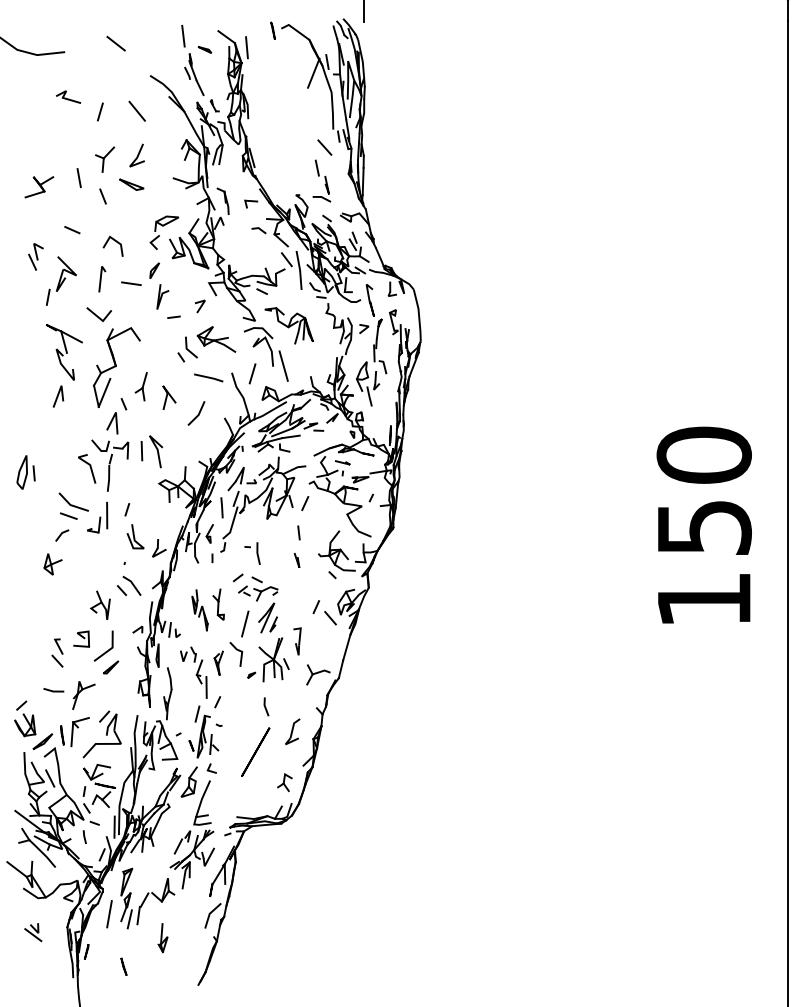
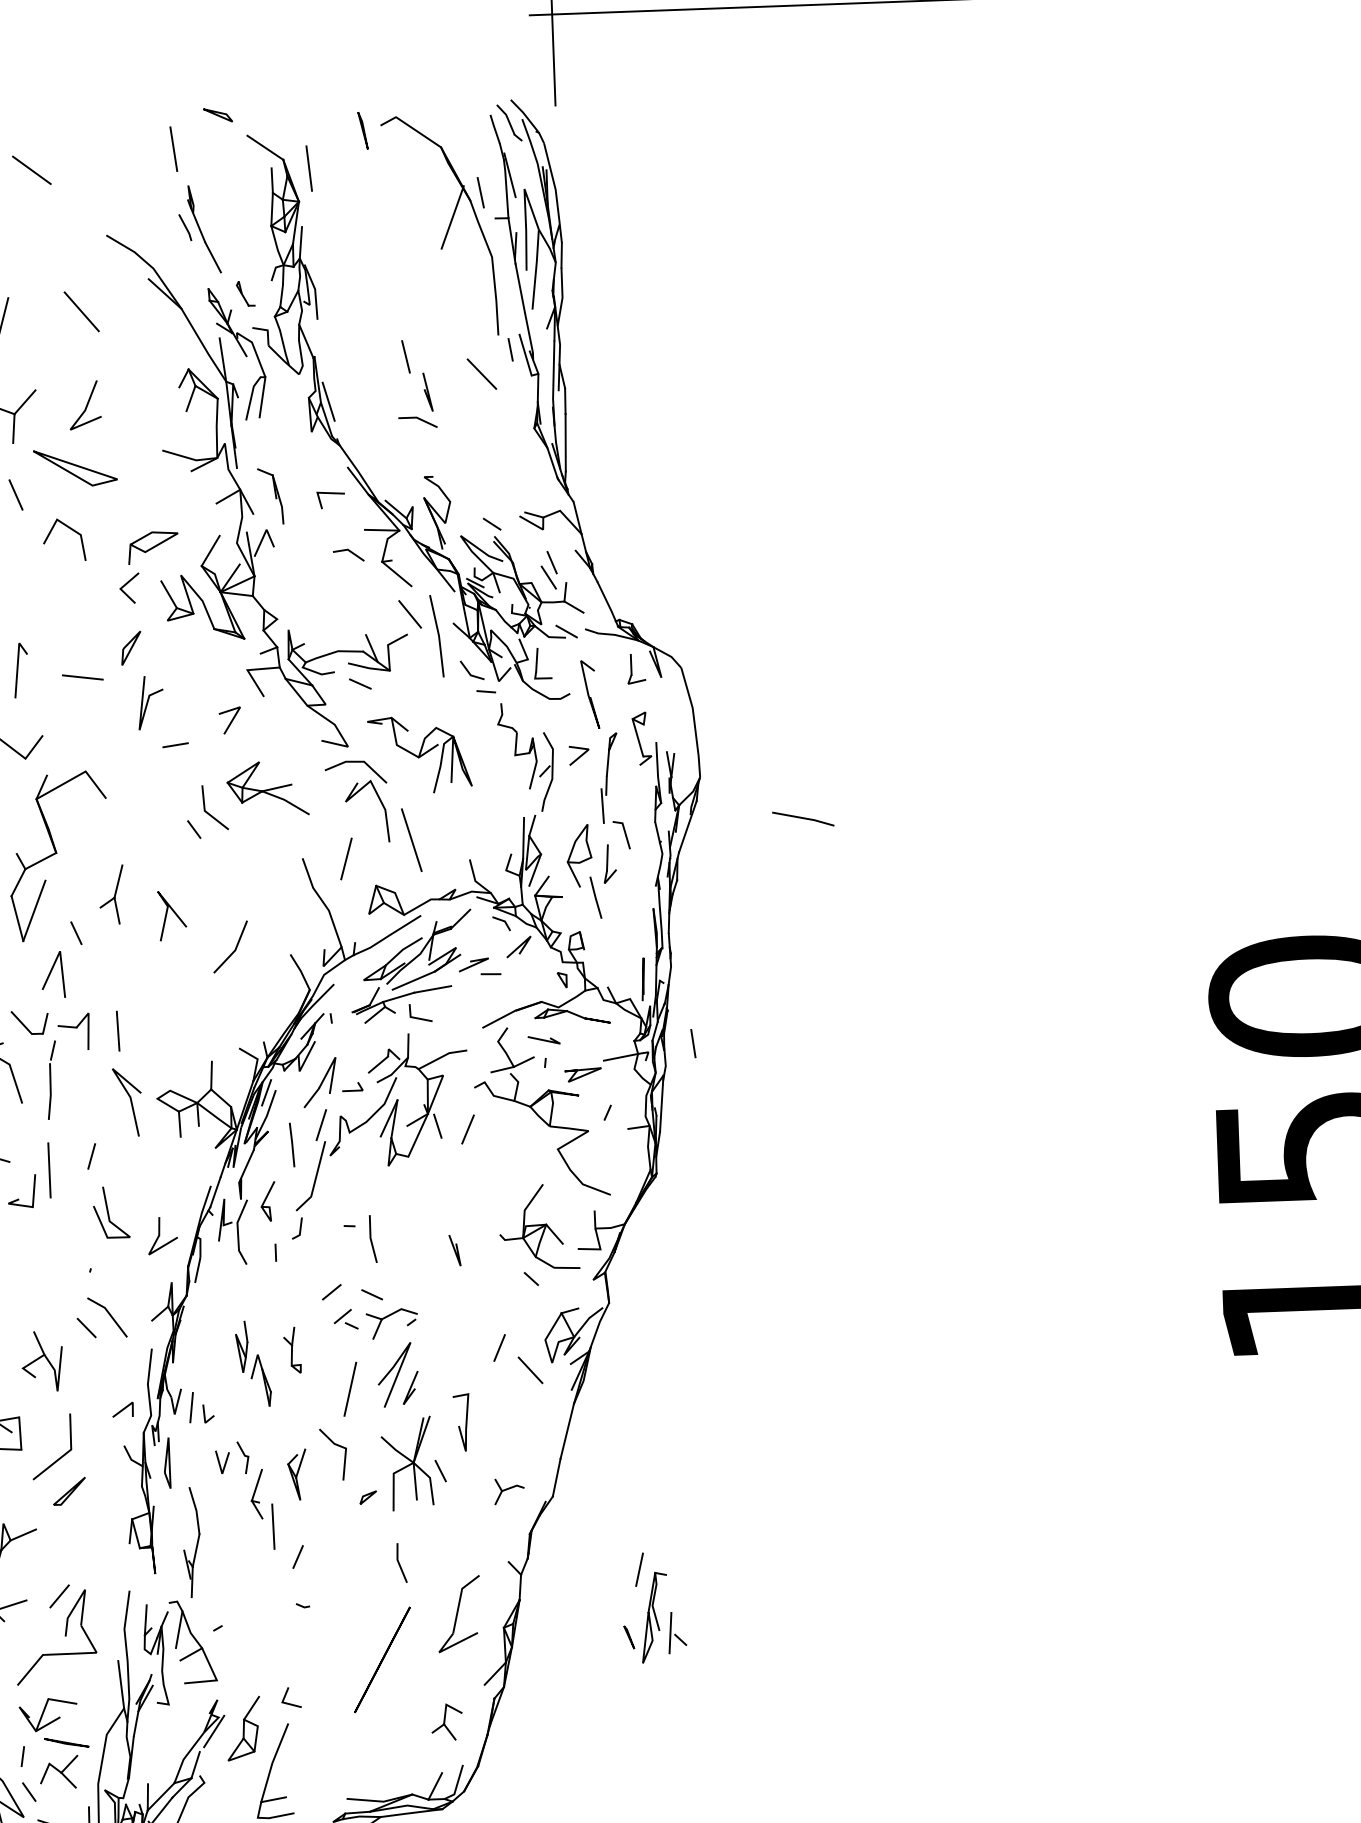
part: (204, 49) -> (217, 114), moved
part: (321, 180) -> (415, 382), moved
part: (131, 184) -> (75, 467), size x1.6
line: (114, 241) -> (66, 529), moved
line: (208, 377) -> (802, 818), moved
line: (156, 450) -> (128, 1099), moved
line: (298, 532) -> (692, 1042), moved
part: (218, 604) -> (292, 1350), size x0.7
part: (318, 674) -> (509, 1490), size x0.6
part: (203, 731) -> (653, 1606), moved
part: (292, 731) -> (458, 1613), size x1.4

